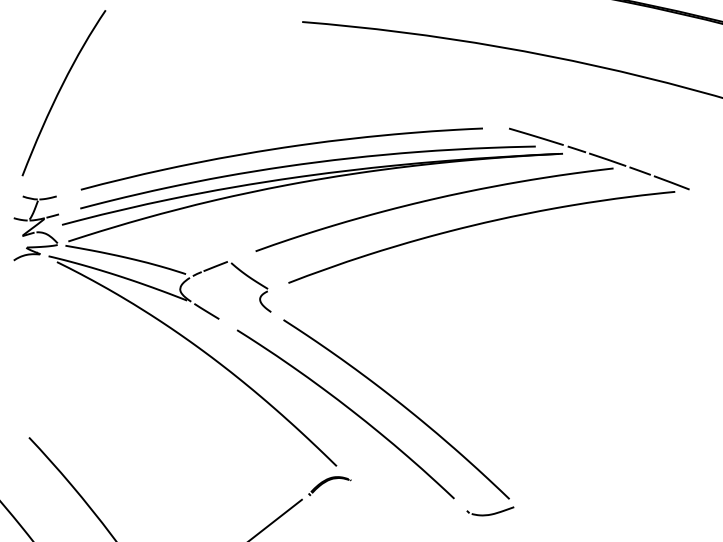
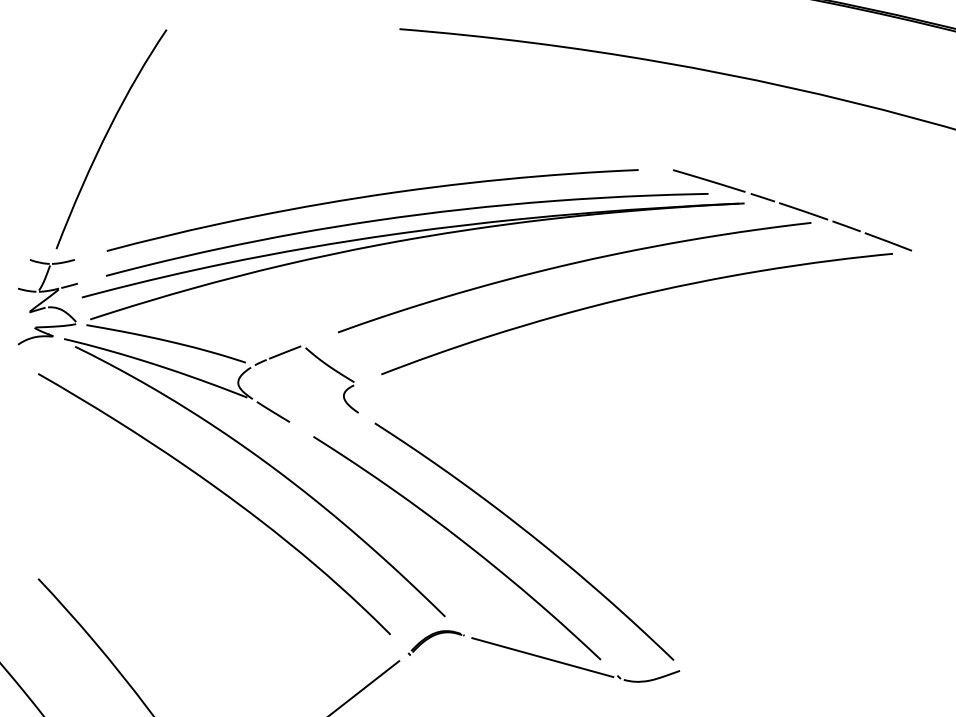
curve: (60, 91) -> (106, 136), moved
curve: (169, 373) -> (223, 494), added
line: (410, 497) -> (542, 657), added

